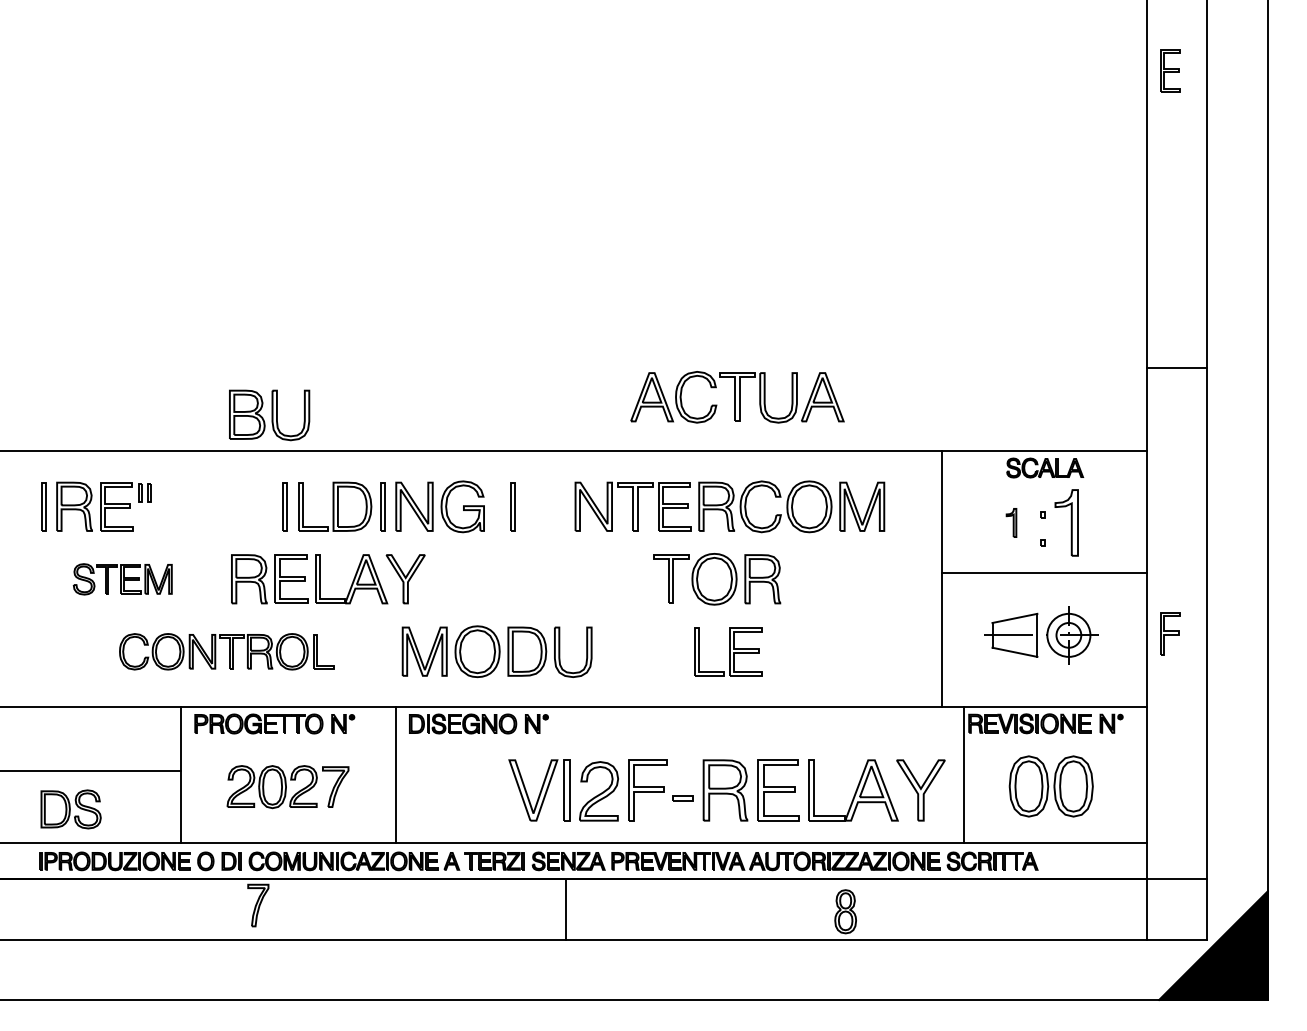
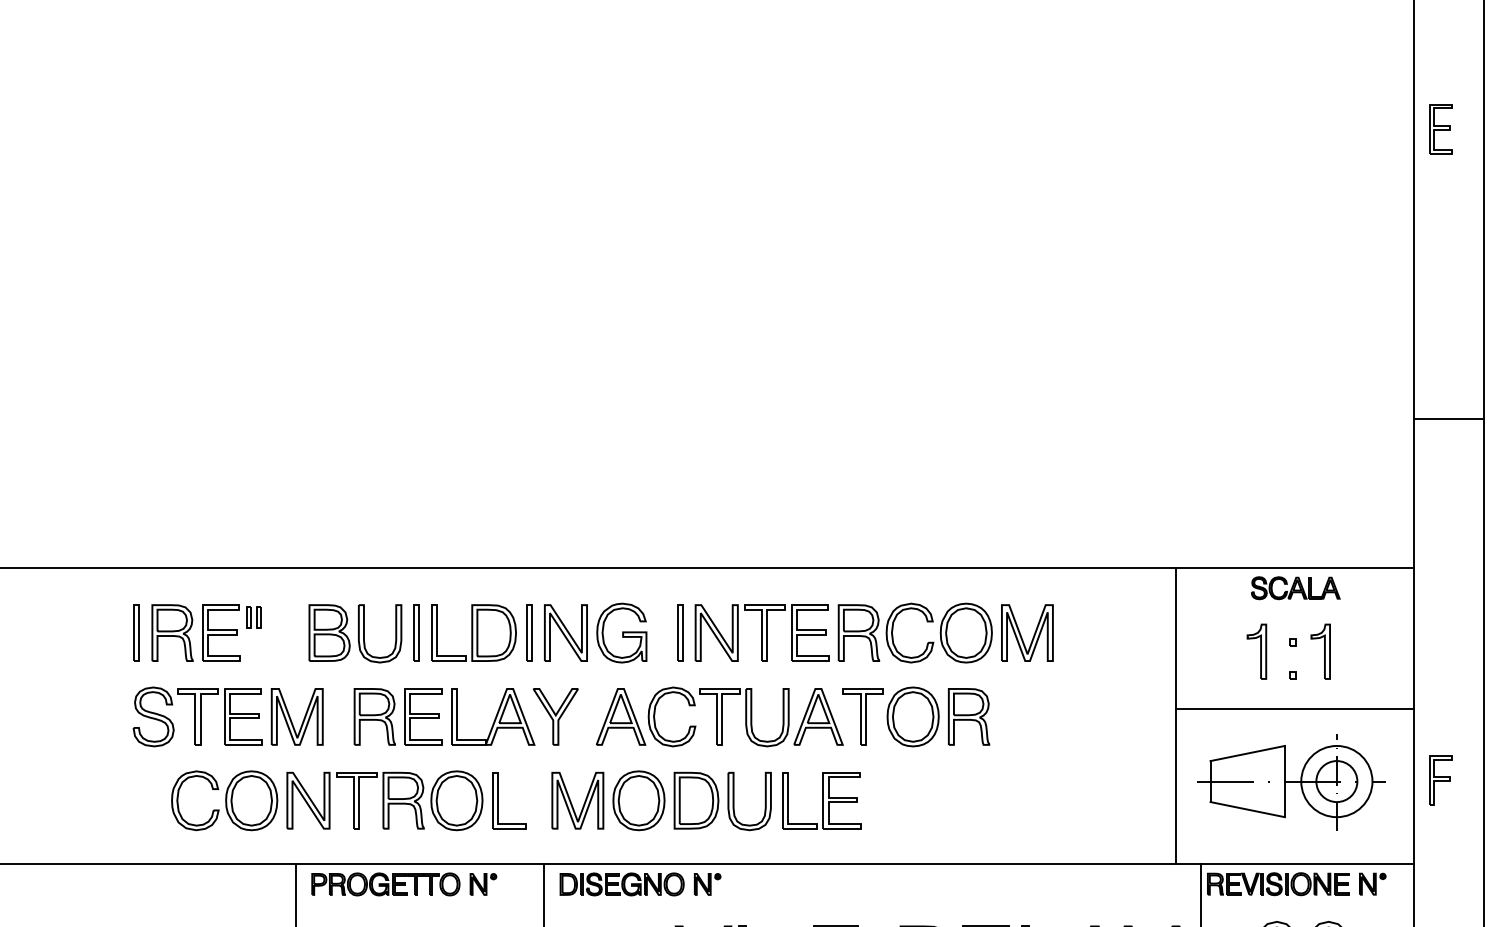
line: (1177, 367) -> (1448, 418), moved
part: (737, 397) -> (719, 717), moved
part: (269, 415) -> (355, 633), moved
part: (729, 506) -> (873, 632), moved
part: (1011, 522) -> (1256, 651), size x1.67
part: (1066, 522) -> (1320, 651), size x0.71
part: (122, 579) -> (228, 717), size x1.67
part: (1041, 635) -> (1291, 782), size x1.43
part: (226, 651) -> (348, 800), size x1.43
part: (728, 651) -> (821, 800), moved

